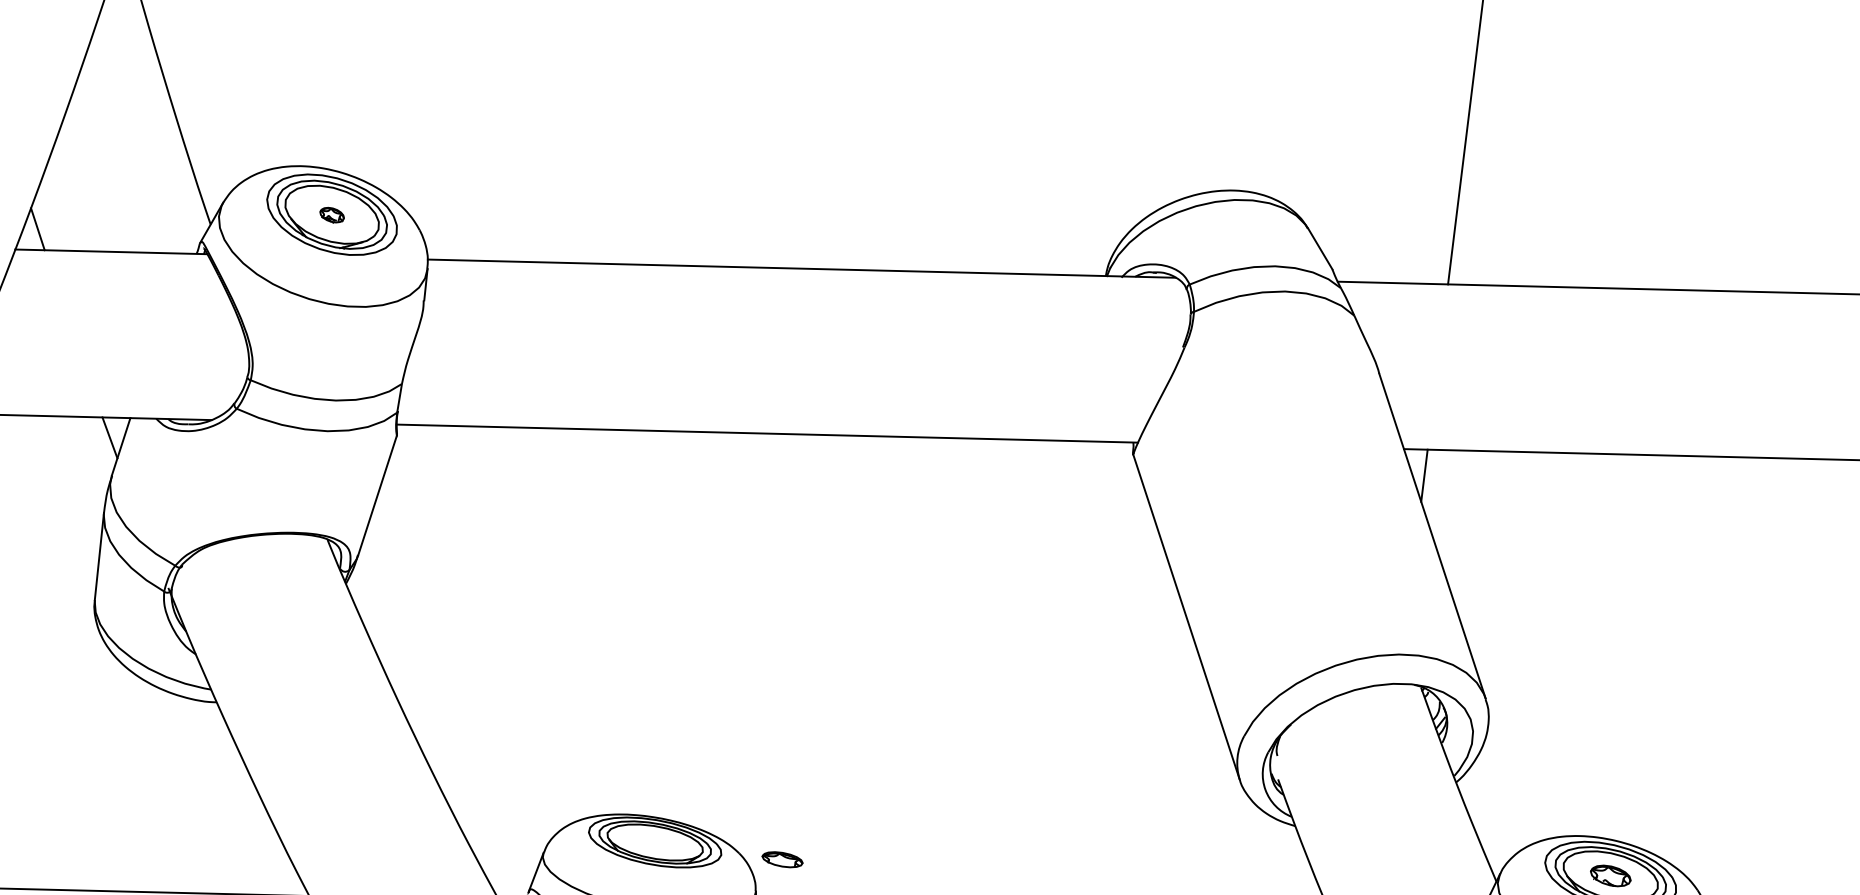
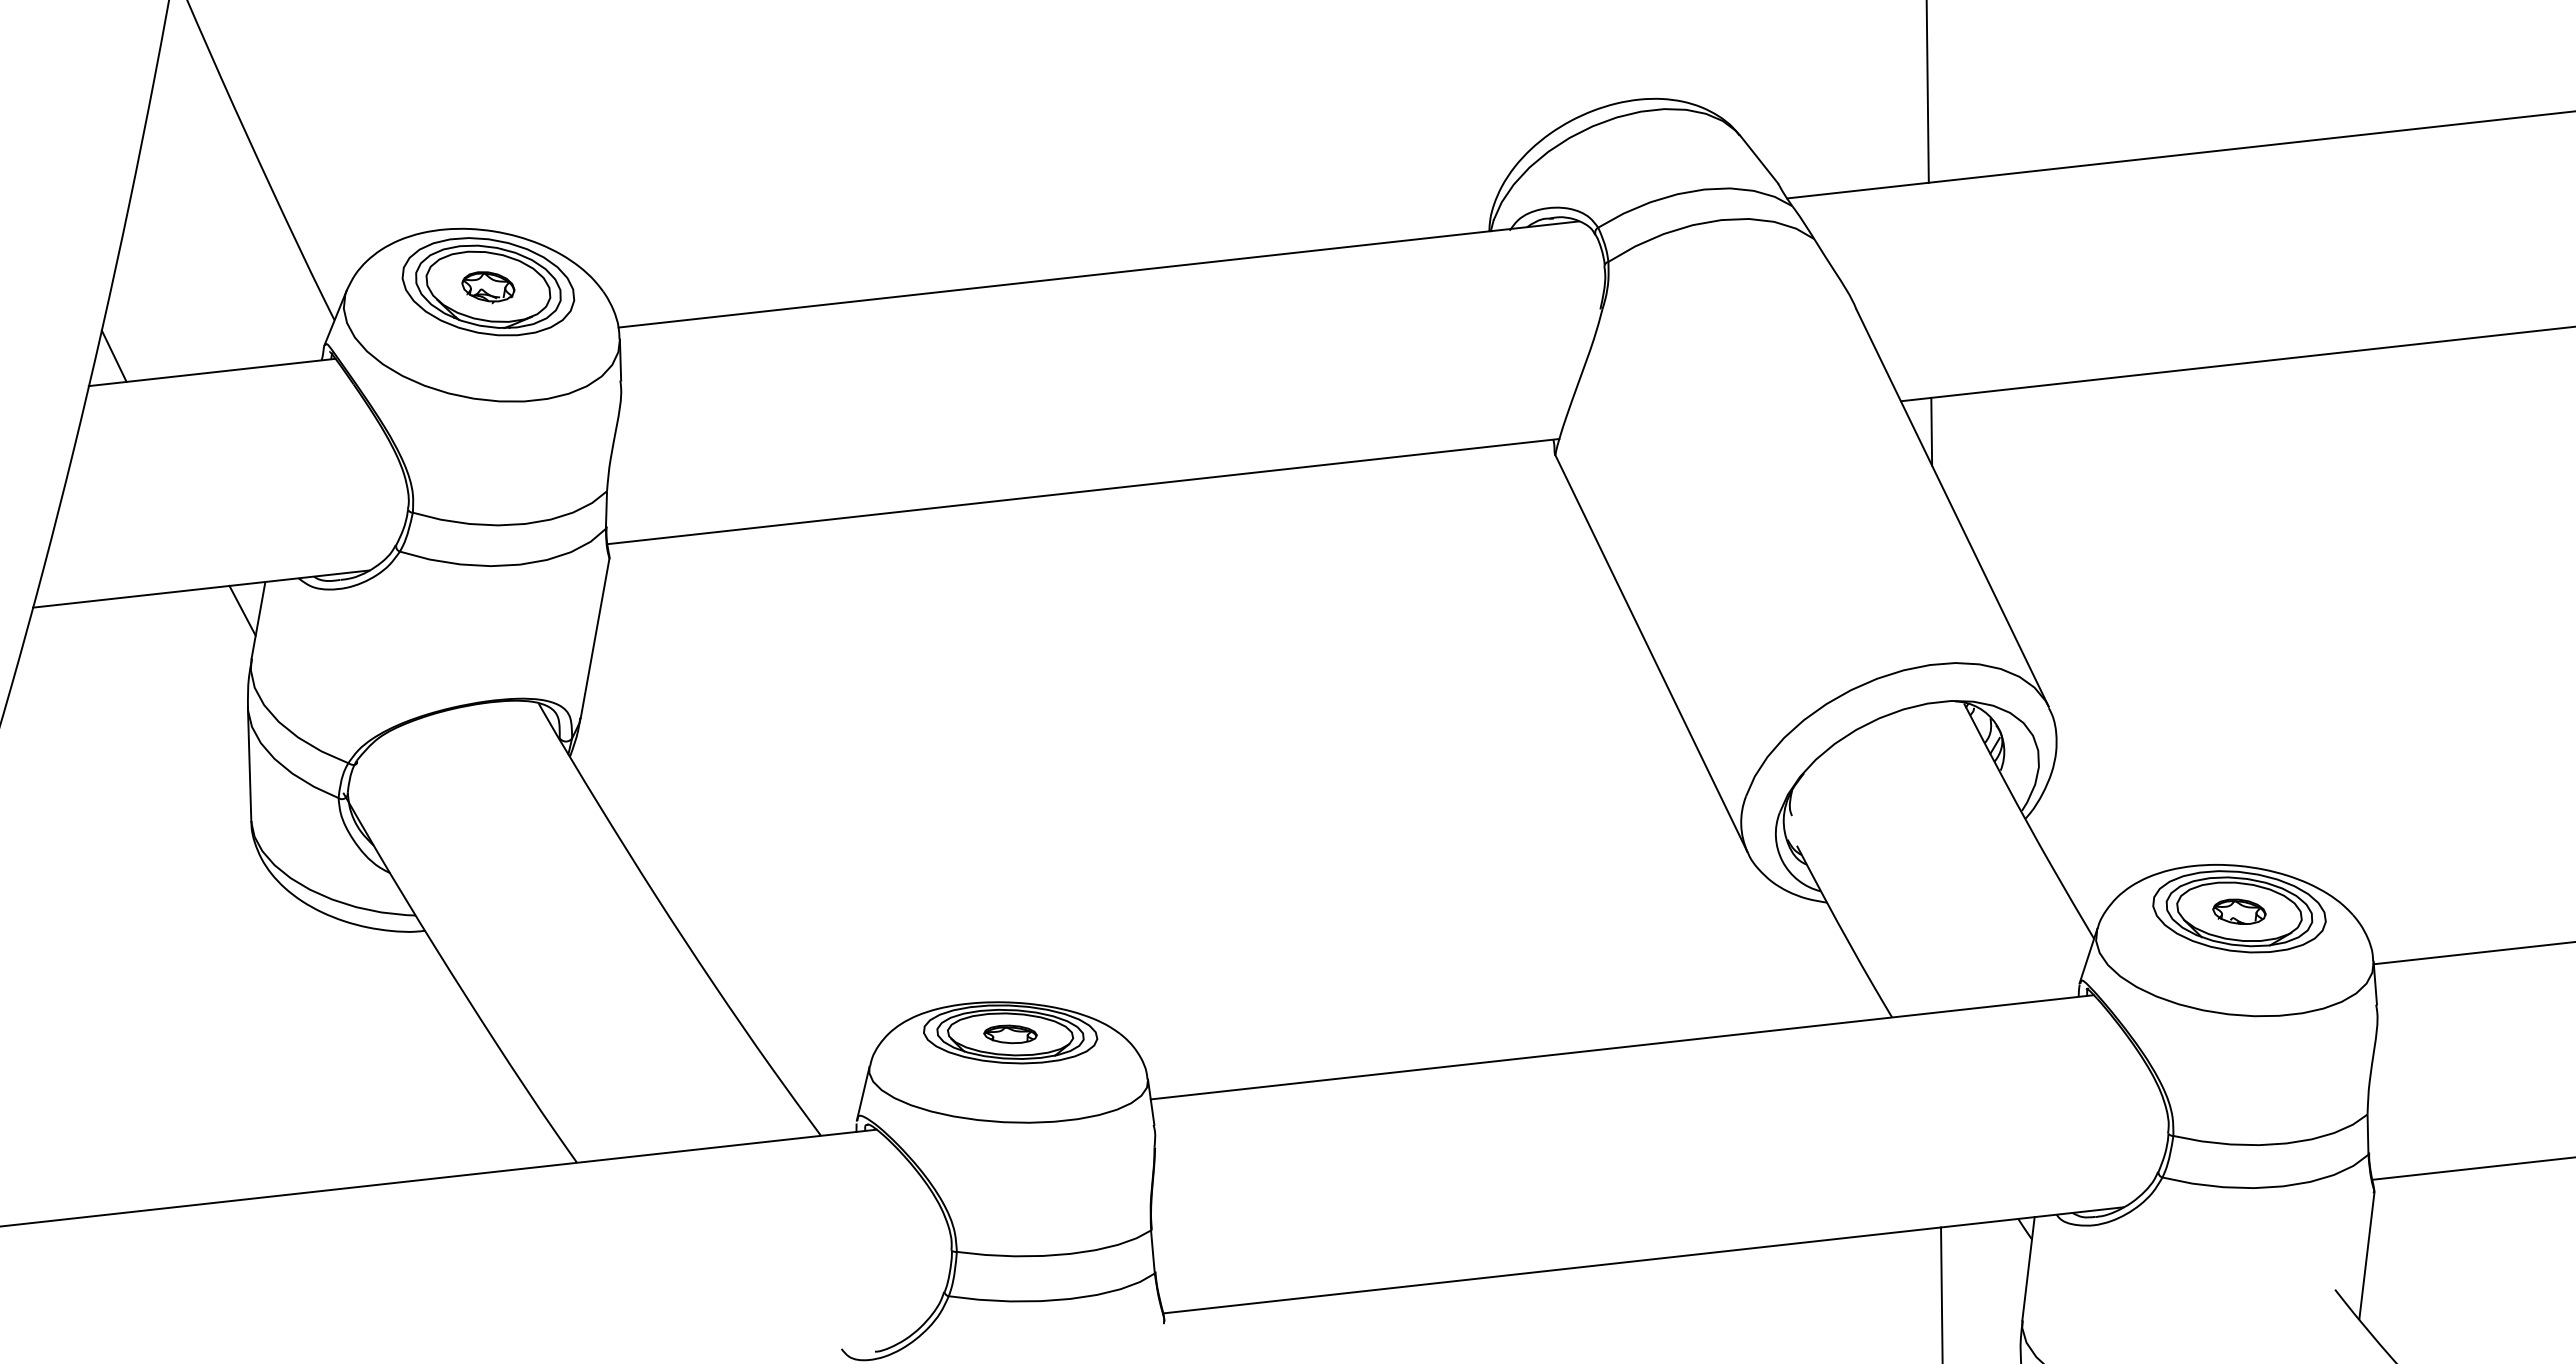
part: (332, 215) -> (488, 287), size x1.67
part: (782, 859) -> (1010, 1034), moved

